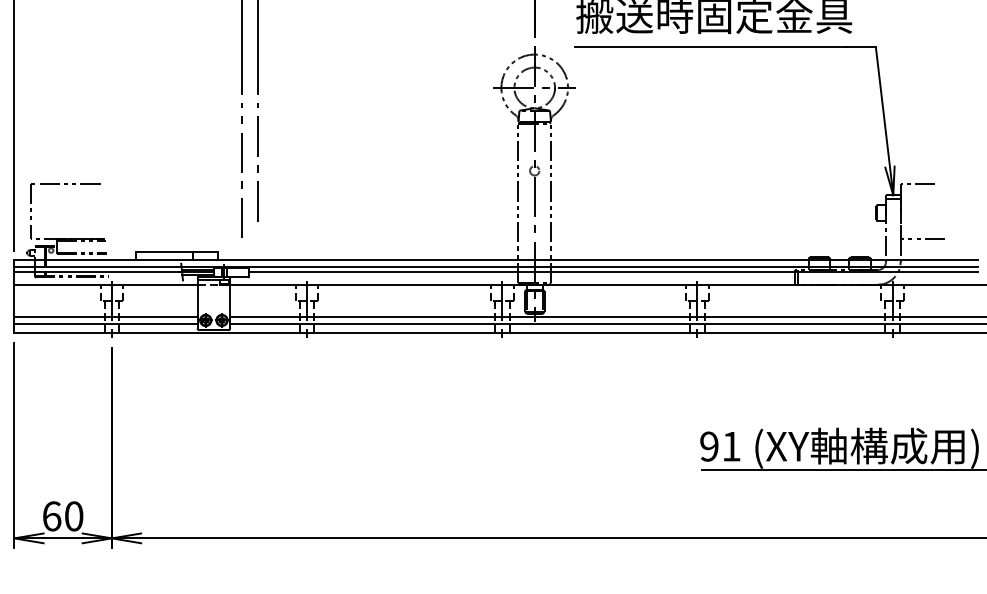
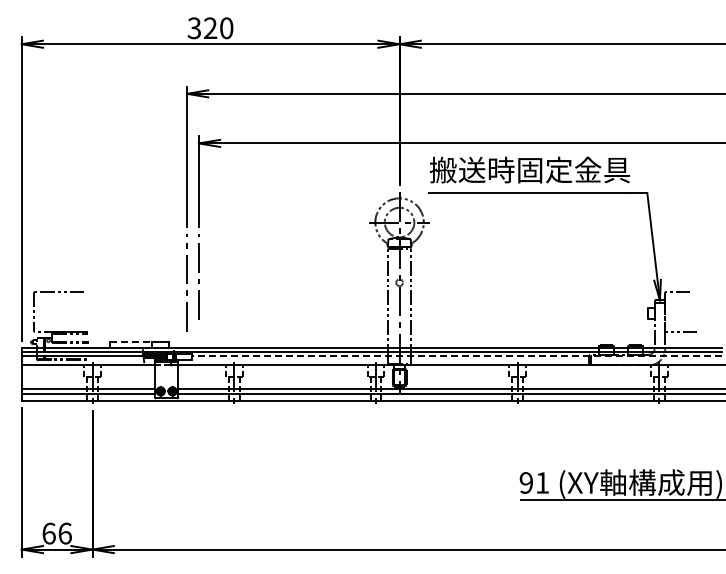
line: (164, 251) -> (130, 341), solid -> dashed
line: (613, 272) -> (456, 356), solid -> dashed
text: (73, 516) -> (64, 533), 60 -> 66

